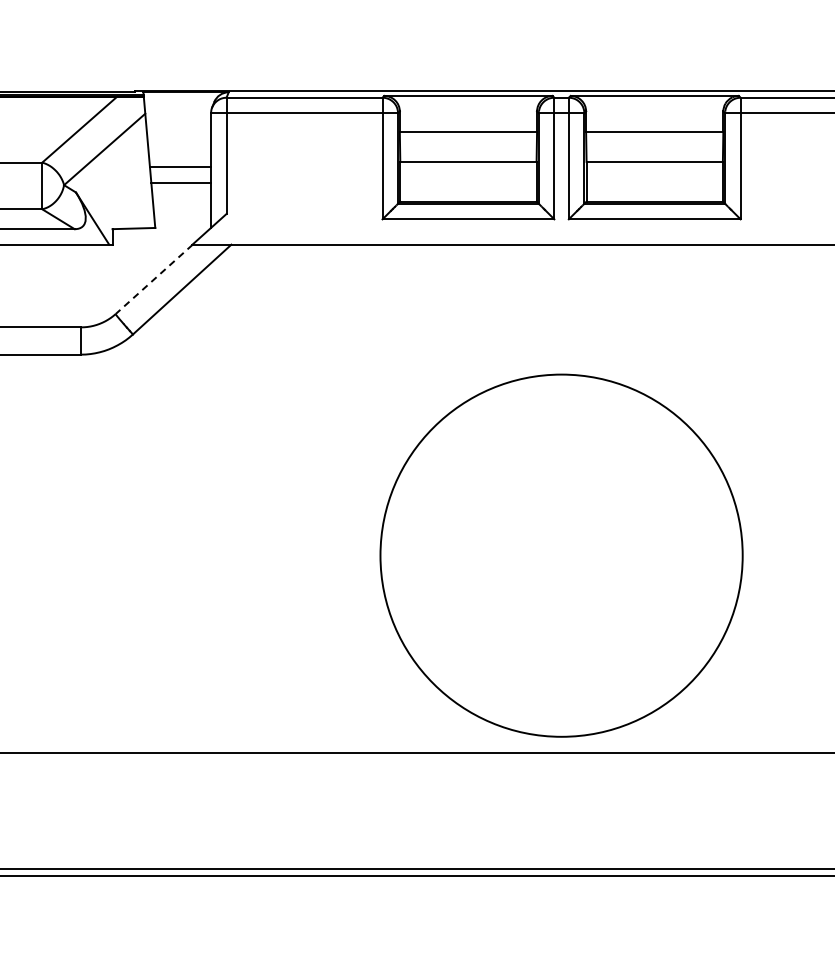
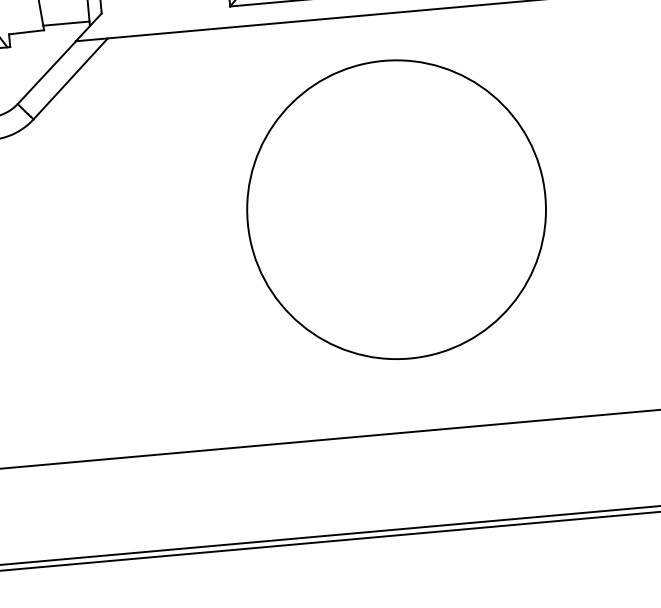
line: (182, 222) -> (66, 23), added
line: (154, 279) -> (47, 72), dashed -> solid
circle: (561, 555) -> (396, 209), moved

